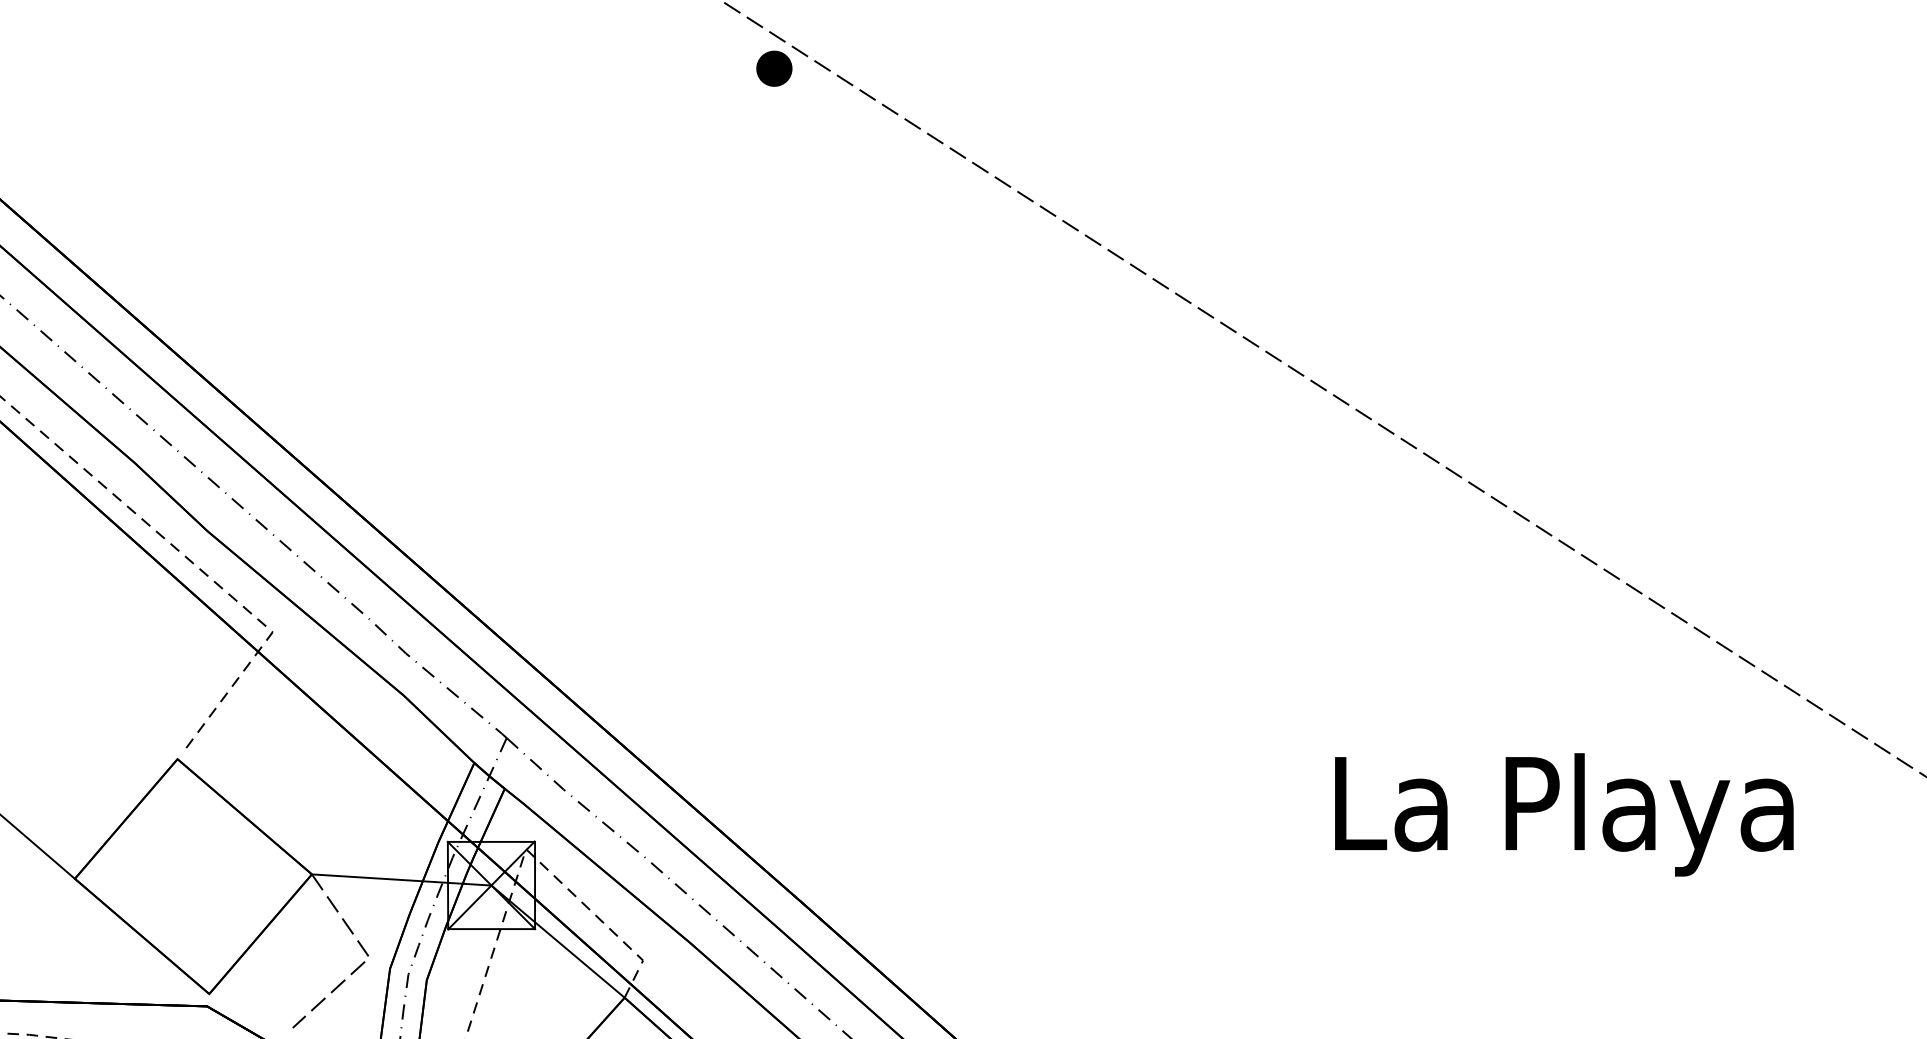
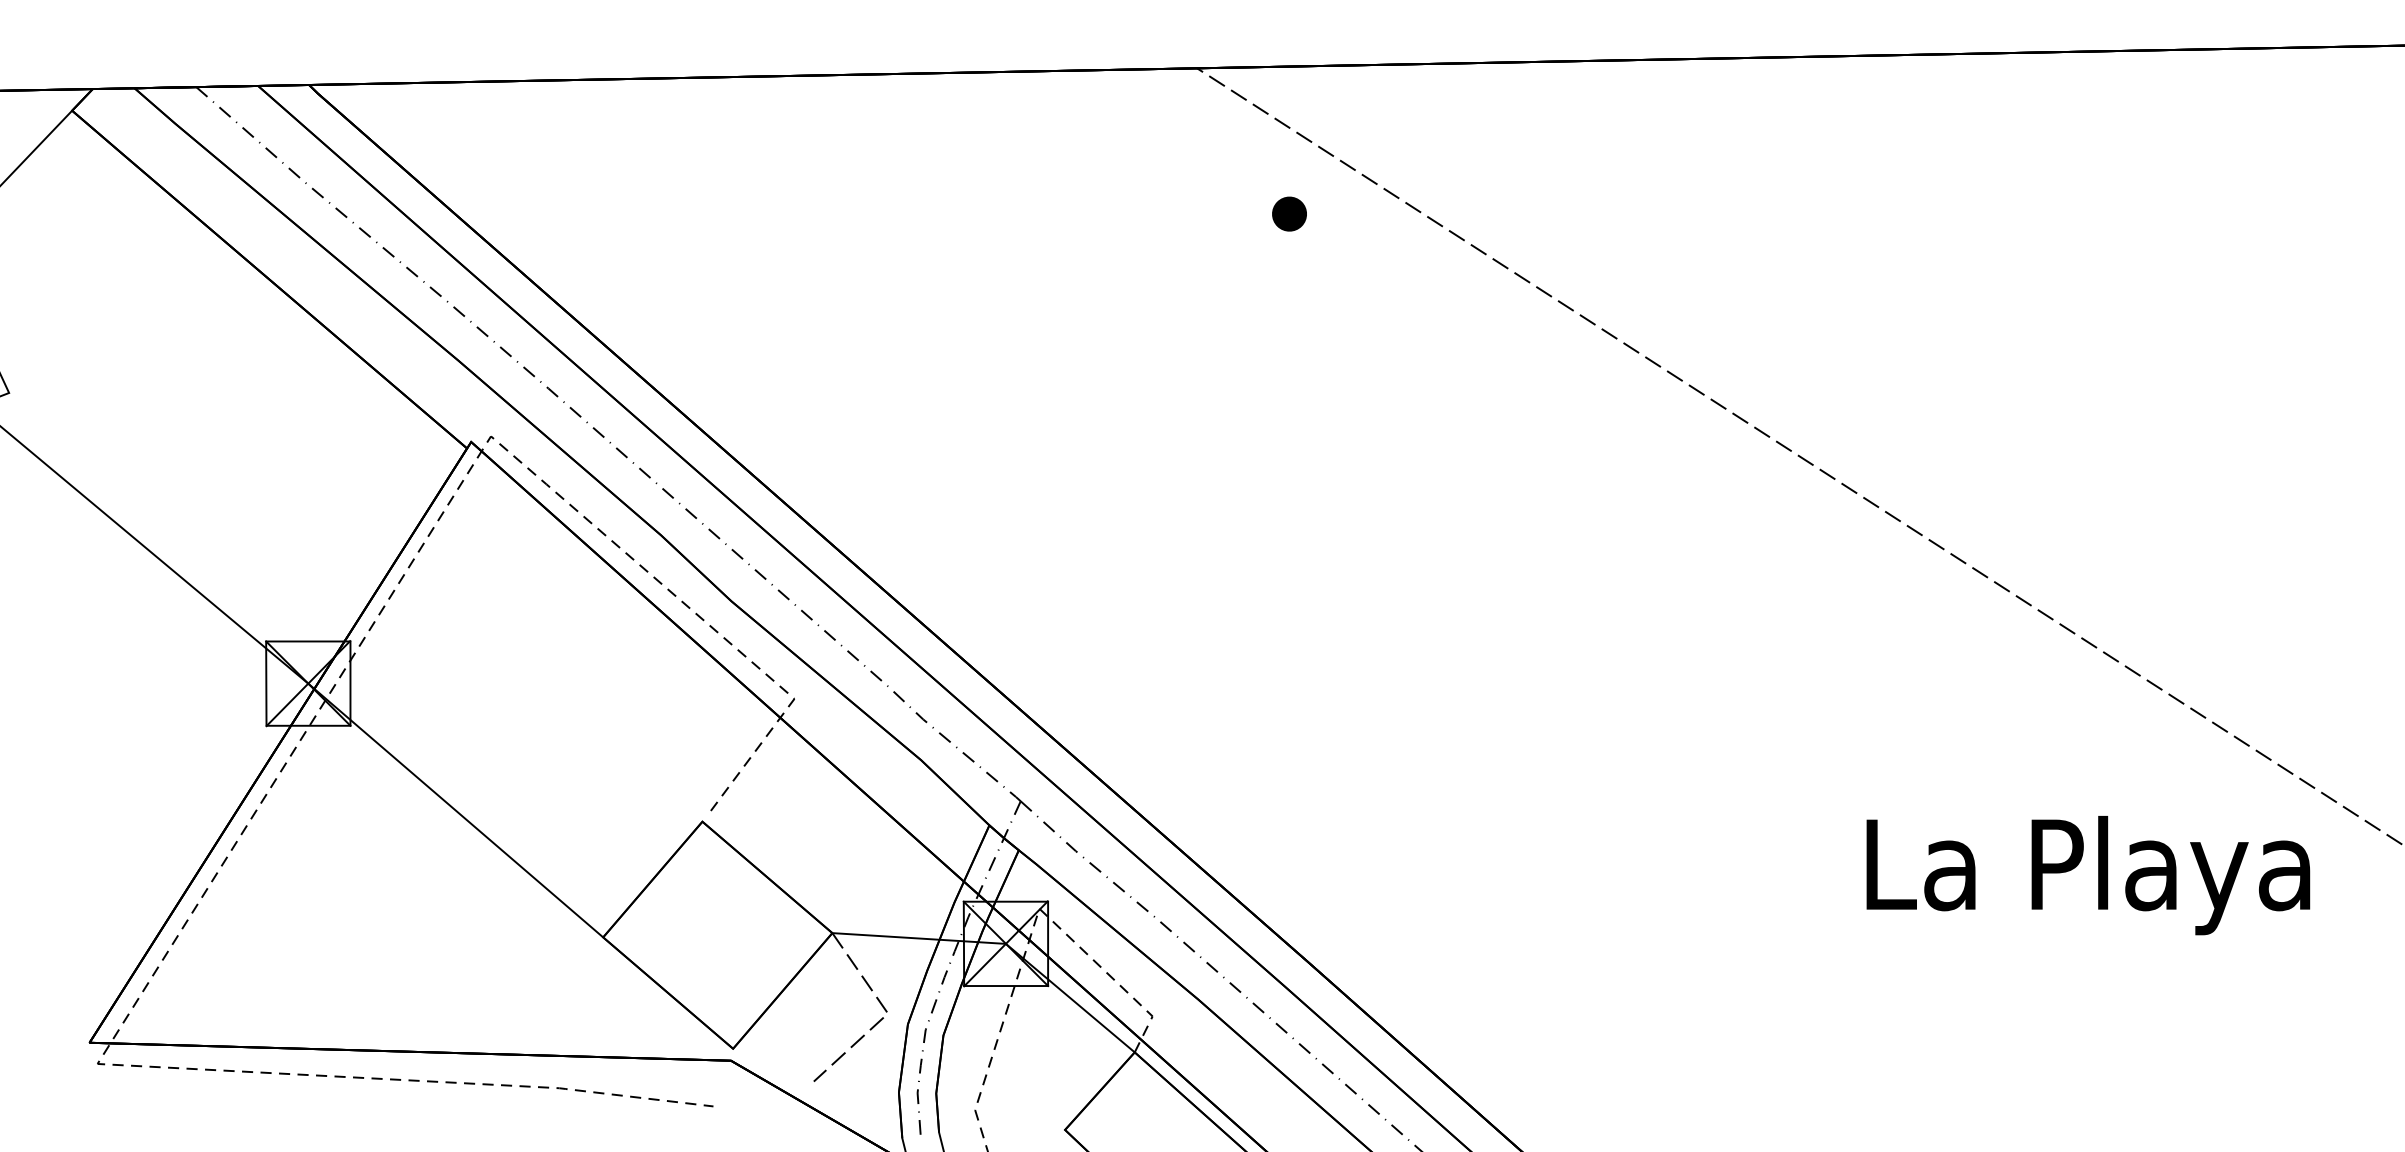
part: (774, 68) -> (1289, 213), moved
text: (1564, 814) -> (2088, 875), moved

